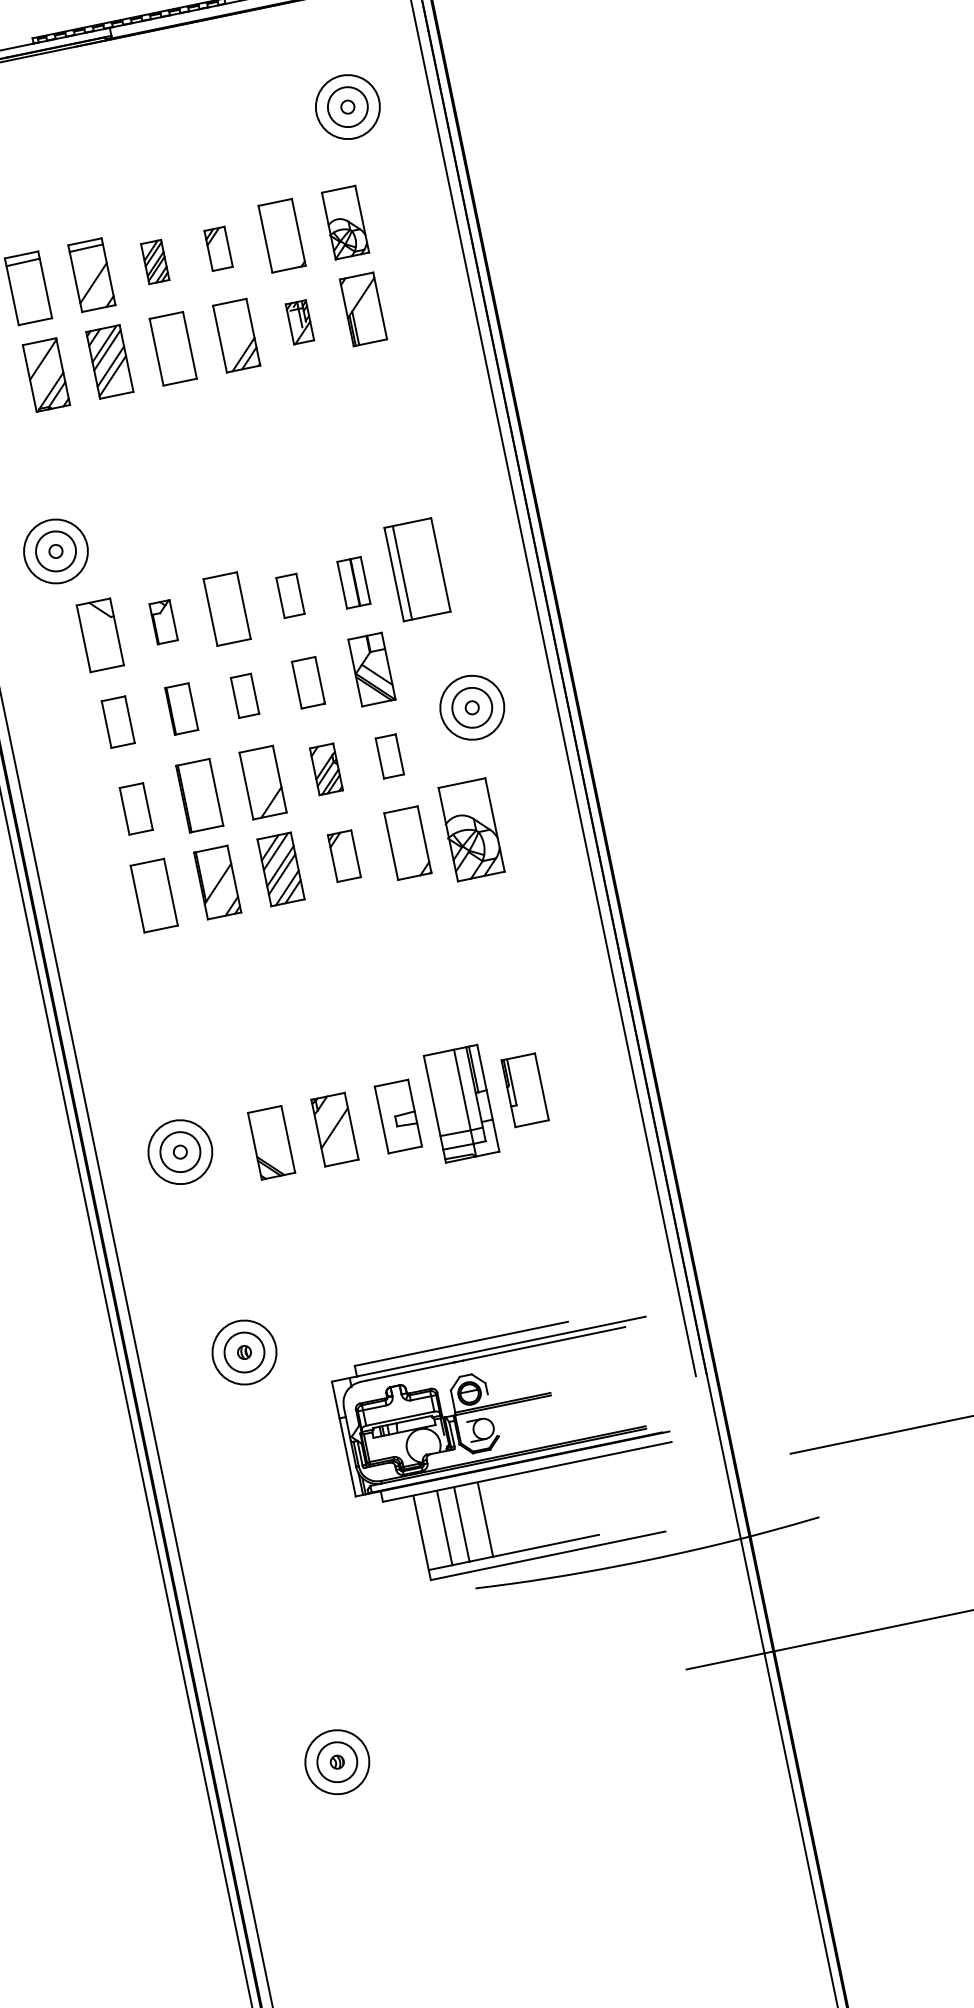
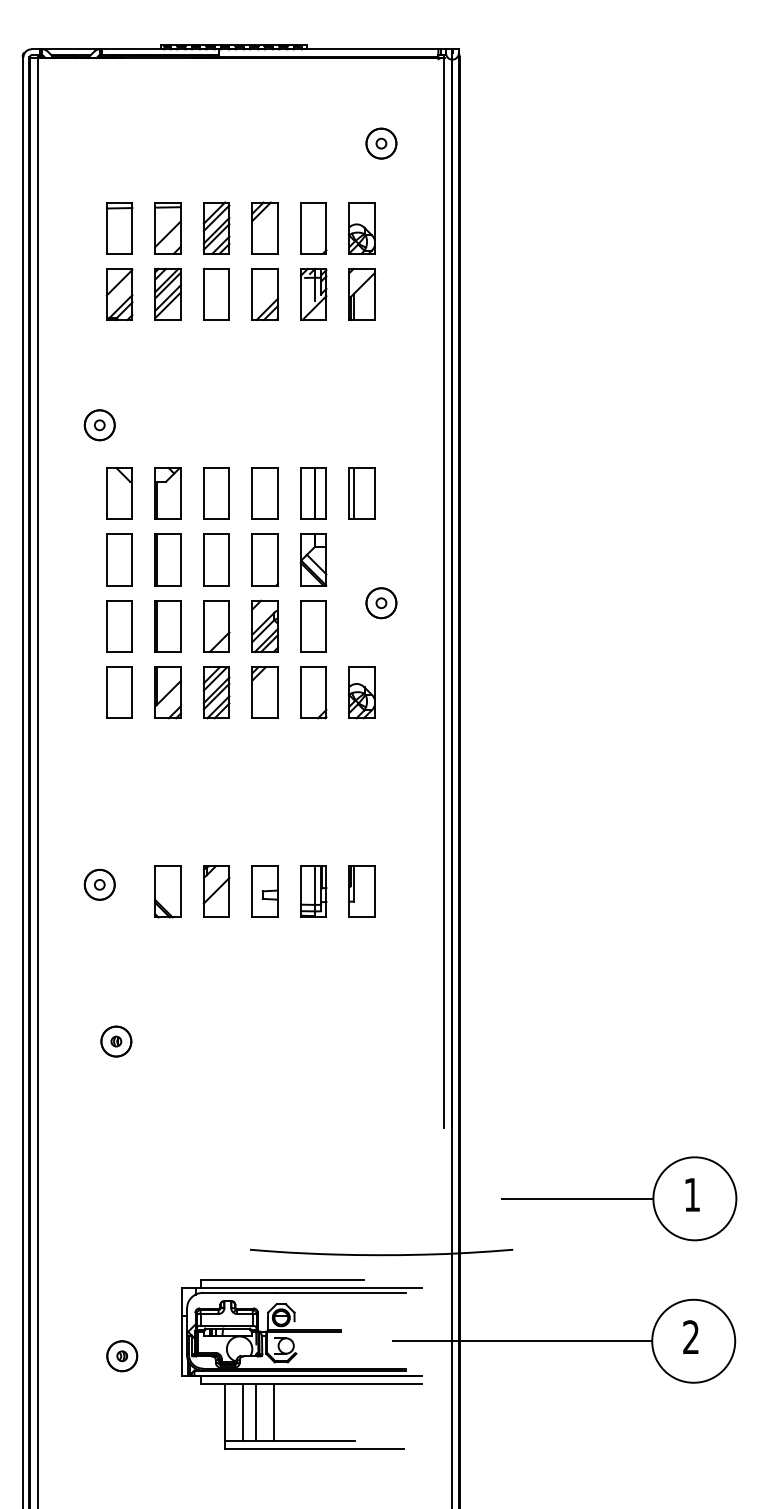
circle: (347, 106) -> (381, 143), size x0.62
part: (217, 248) -> (264, 227), size x1.67
part: (154, 261) -> (216, 227), size x1.67
part: (299, 321) -> (313, 293), size x1.67
circle: (55, 551) -> (99, 425), size x0.62
part: (416, 569) -> (361, 493), size x0.71
part: (353, 582) -> (313, 493), size x1.43
part: (289, 596) -> (264, 493), size x1.67
part: (162, 622) -> (167, 493), size x1.67
part: (307, 682) -> (264, 559), size x1.43
part: (244, 695) -> (216, 559), size x1.67
part: (180, 708) -> (167, 559), size x1.43
circle: (472, 708) -> (381, 603), size x0.62
part: (118, 721) -> (119, 559), size x1.43
part: (389, 756) -> (313, 626), size x1.67
part: (325, 768) -> (264, 625), size x1.43
part: (136, 809) -> (119, 626), size x1.43
part: (470, 829) -> (361, 692), size x0.71
part: (343, 856) -> (264, 692), size x1.43
part: (461, 1102) -> (313, 891), size x0.62
circle: (179, 1151) -> (99, 884), size x0.62
circle: (244, 1352) -> (116, 1041), size x0.62
part: (508, 1449) -> (301, 1364), moved
circle: (337, 1762) -> (122, 1356), size x0.62

